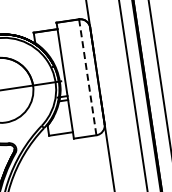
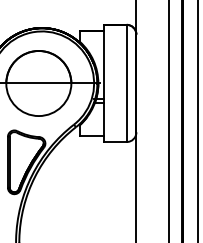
line: (87, 77) -> (126, 83), dashed -> solid

